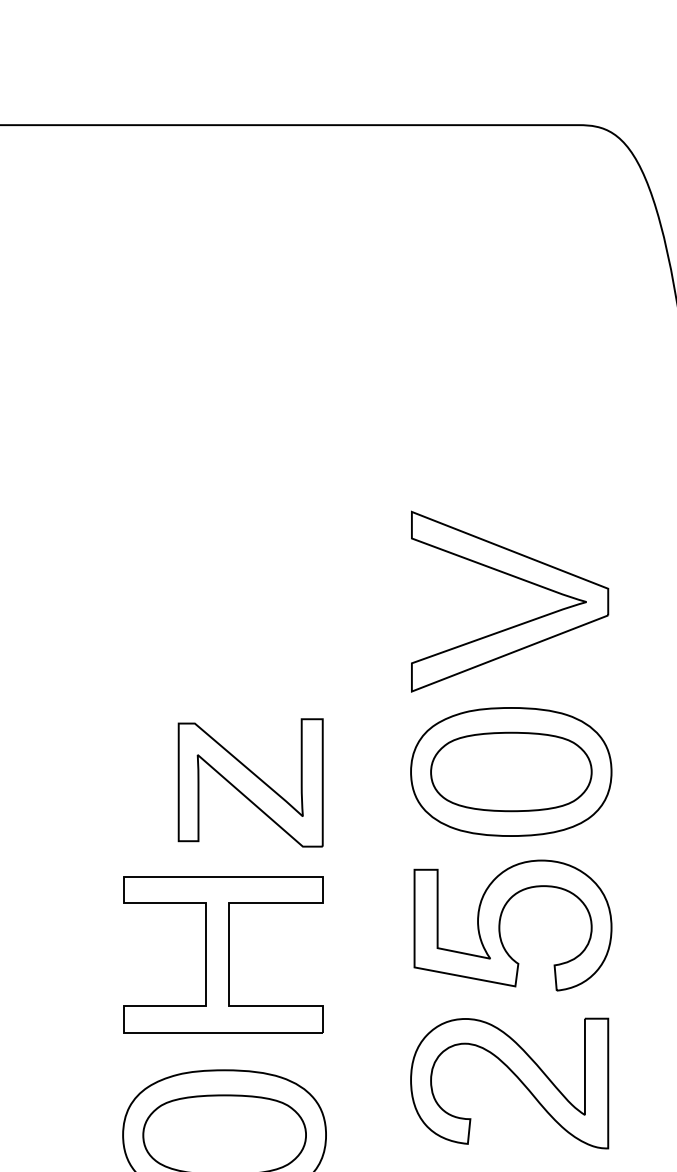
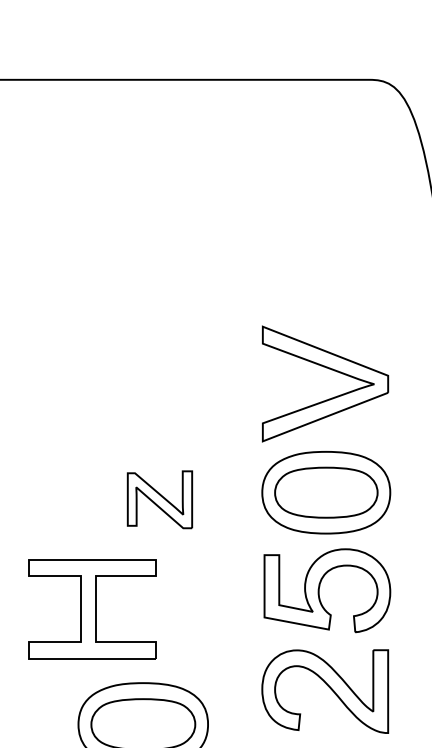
part: (249, 782) -> (159, 499), size x0.7
part: (223, 954) -> (92, 609), moved

